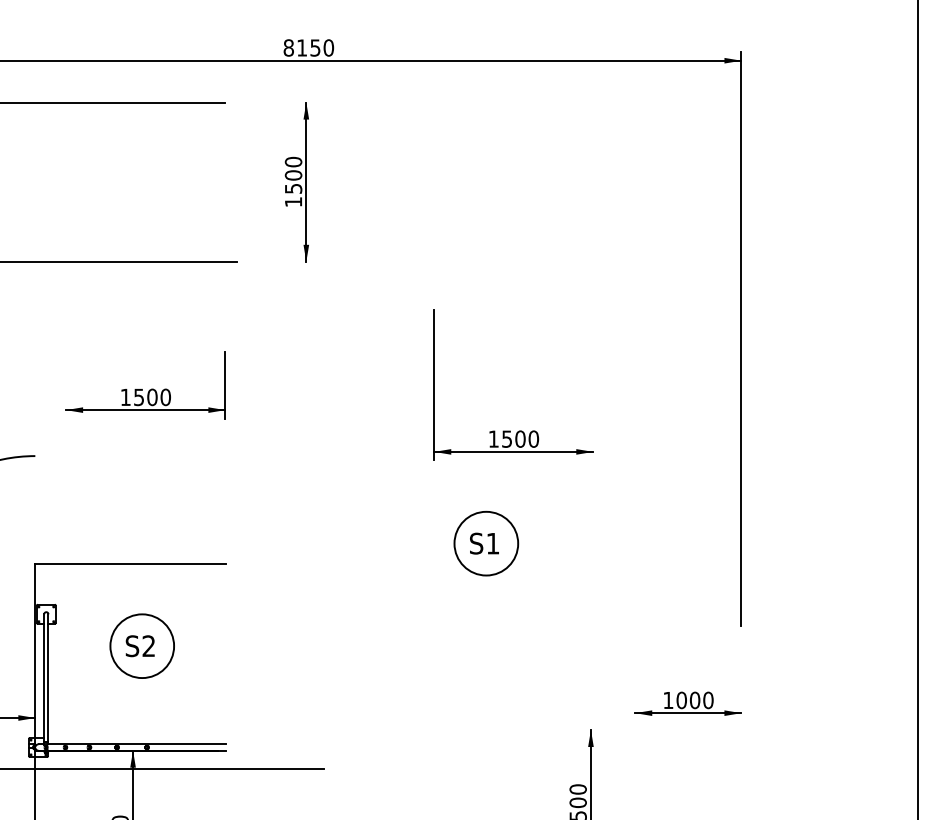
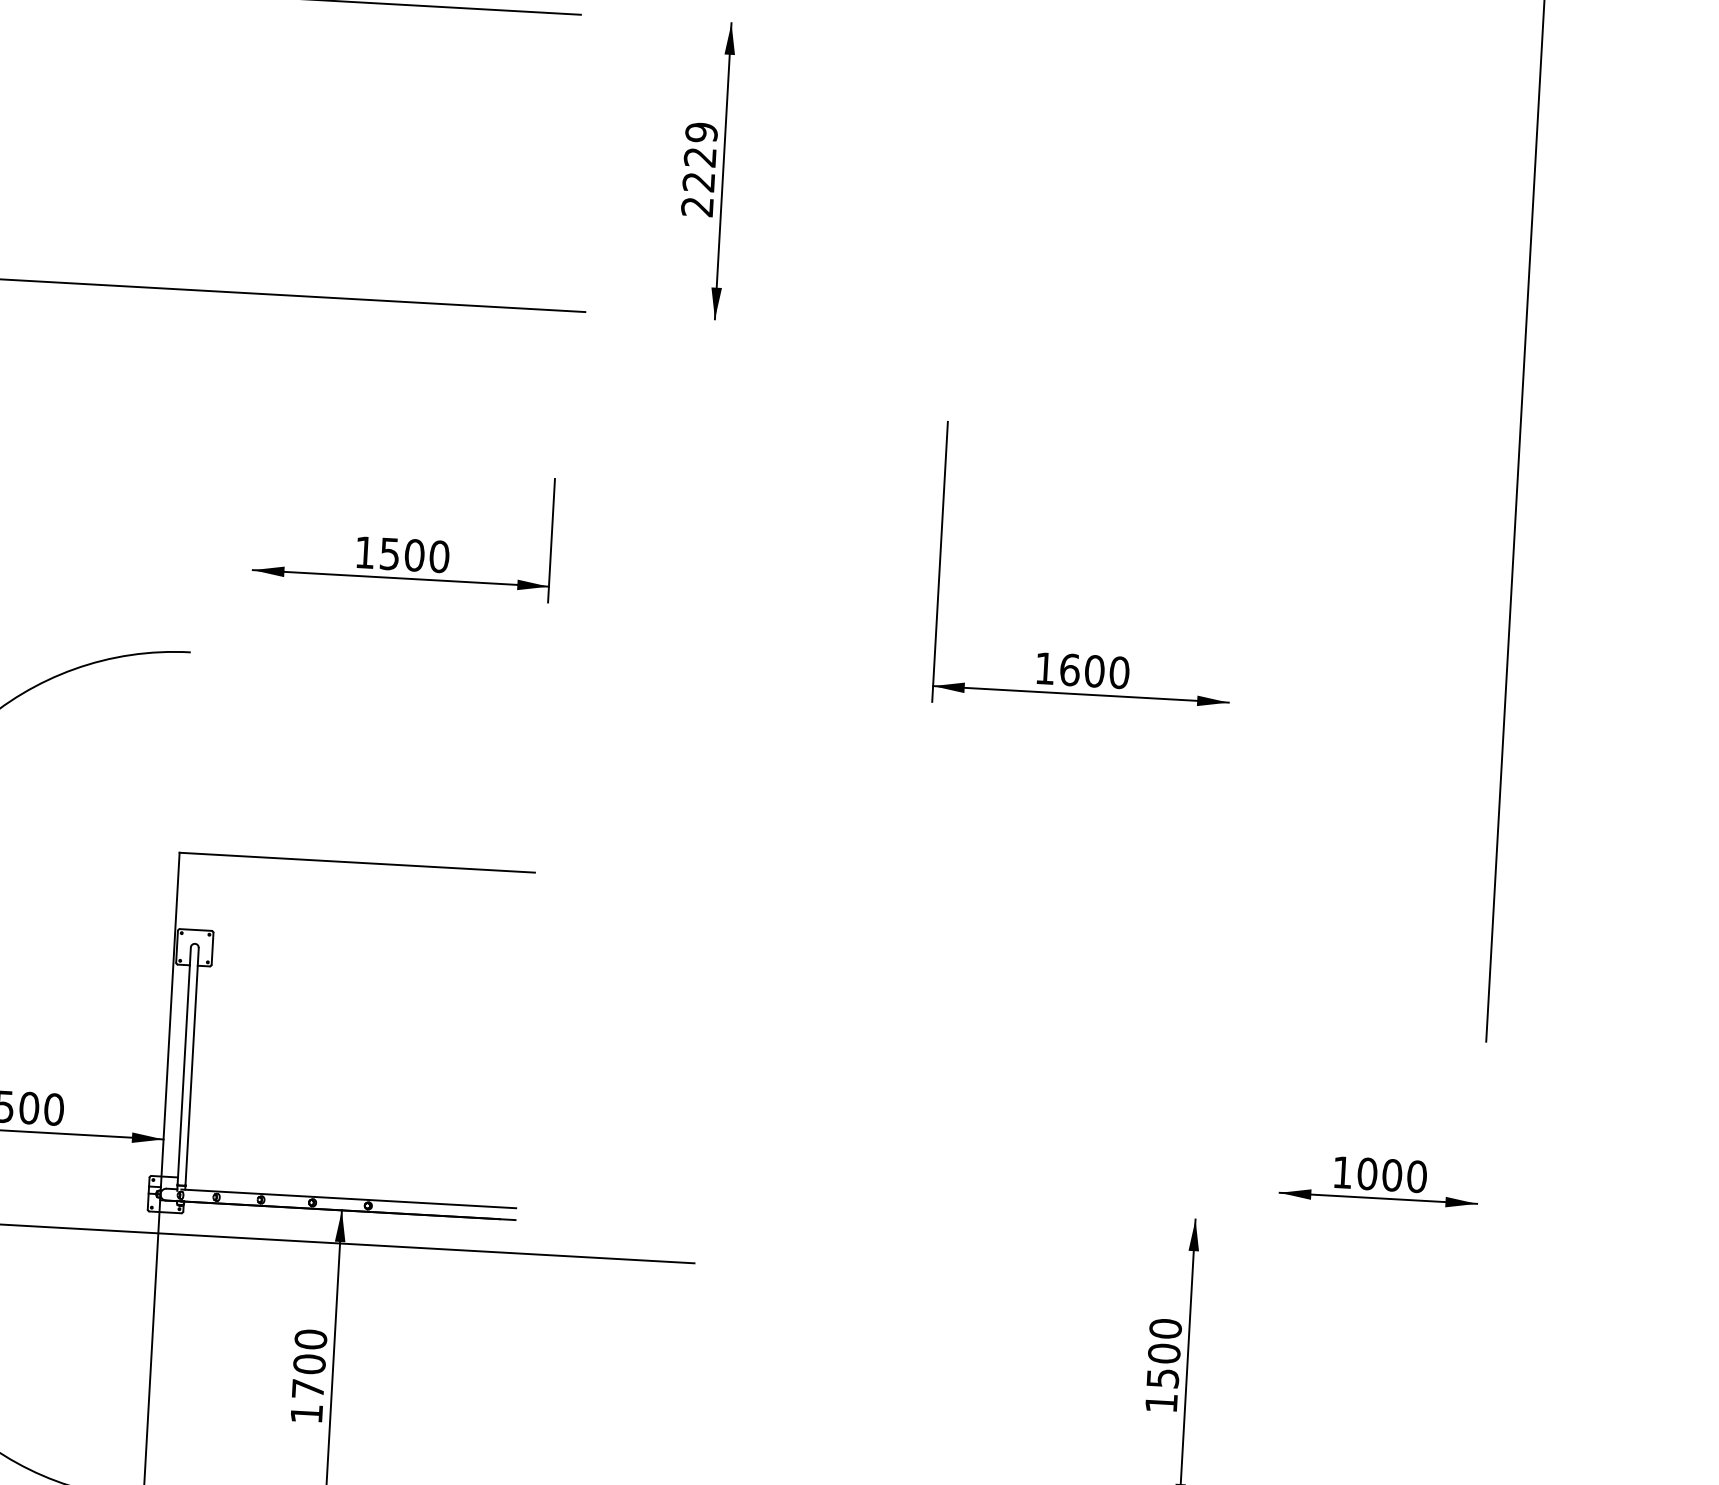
text: (293, 182) -> (699, 170), 1500 -> 2229
text: (507, 438) -> (1070, 668), 1500 -> 1600
part: (486, 543) -> (1020, 861), removed
part: (141, 645) -> (368, 1015), removed

